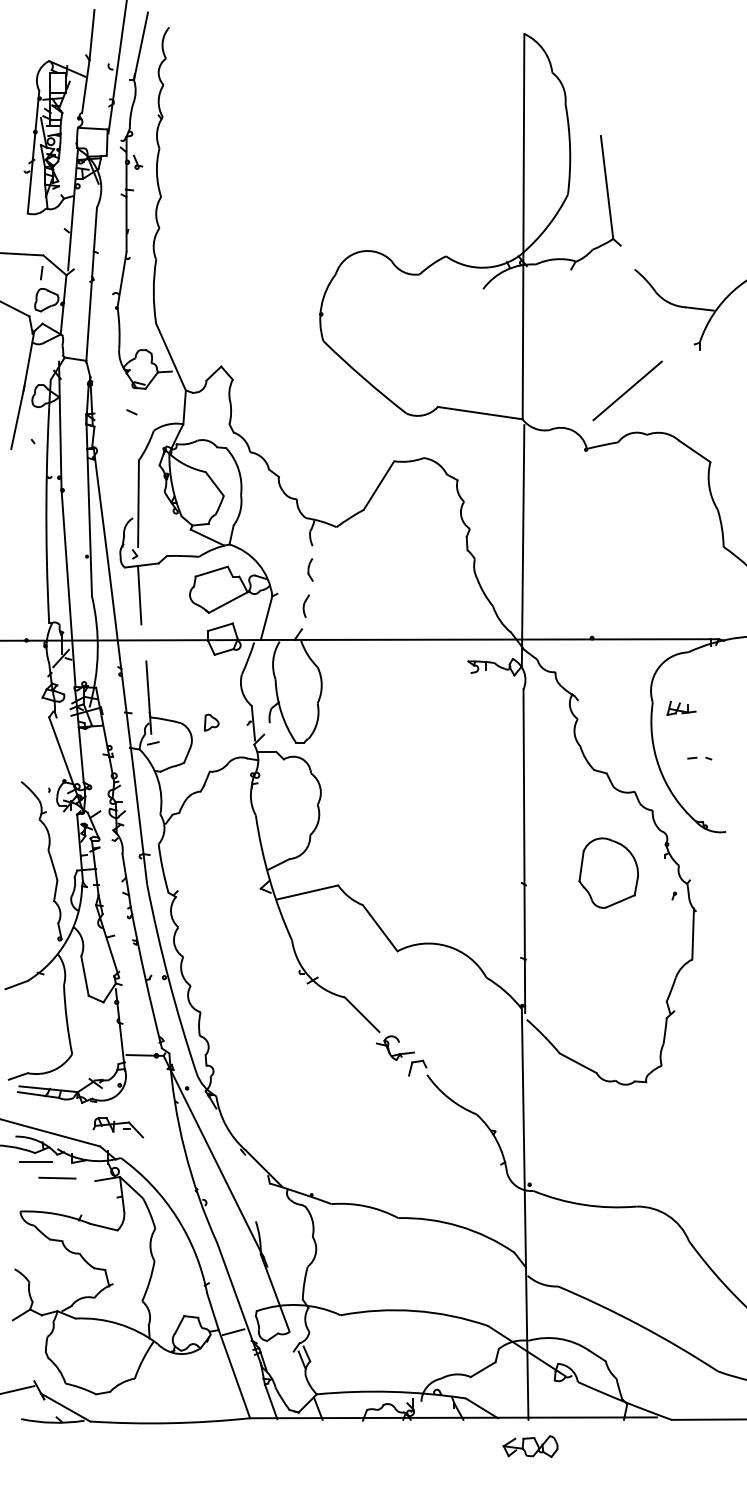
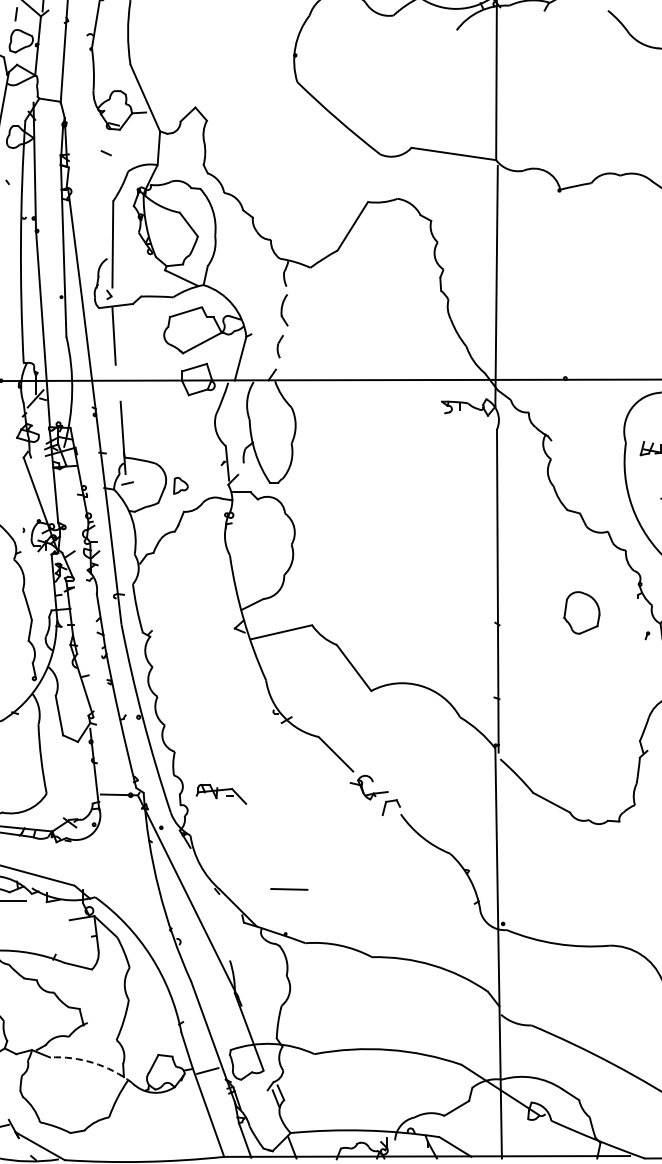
line: (627, 390) -> (600, 131), removed
part: (310, 569) -> (284, 310), size x1.4
part: (211, 722) -> (180, 485), moved
part: (608, 872) -> (581, 612), size x0.6
part: (118, 1127) -> (221, 793), moved
line: (57, 1177) -> (289, 888), moved
arc: (118, 1324) -> (92, 1063), solid -> dashed

